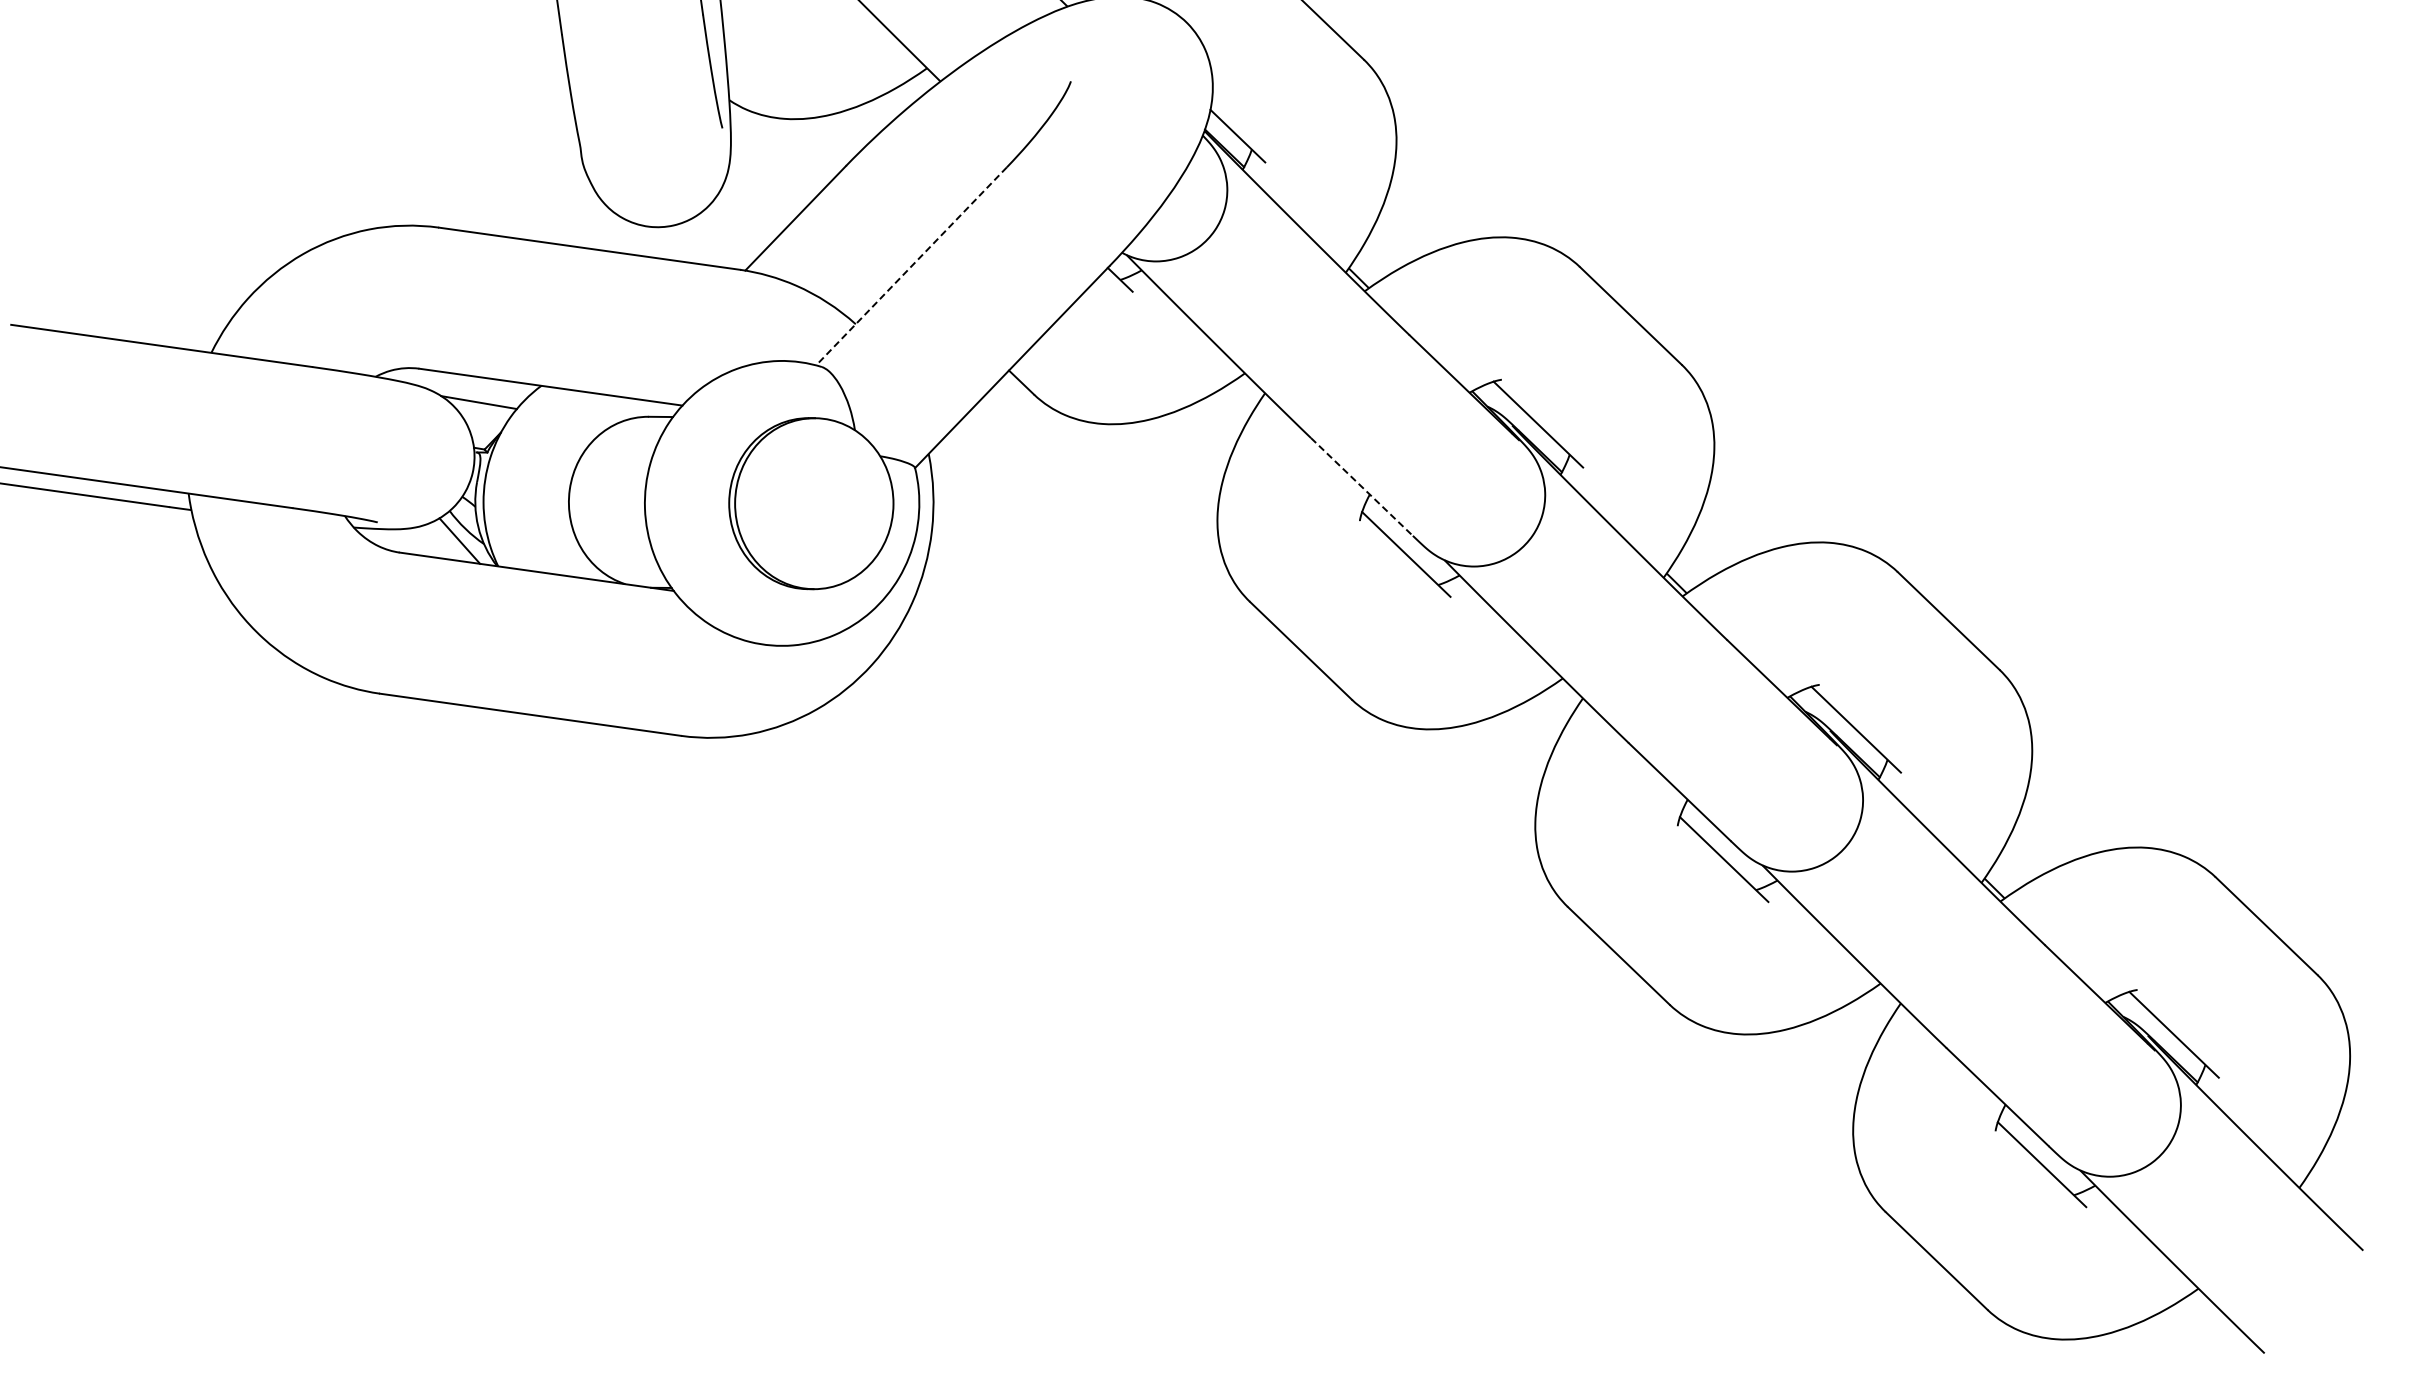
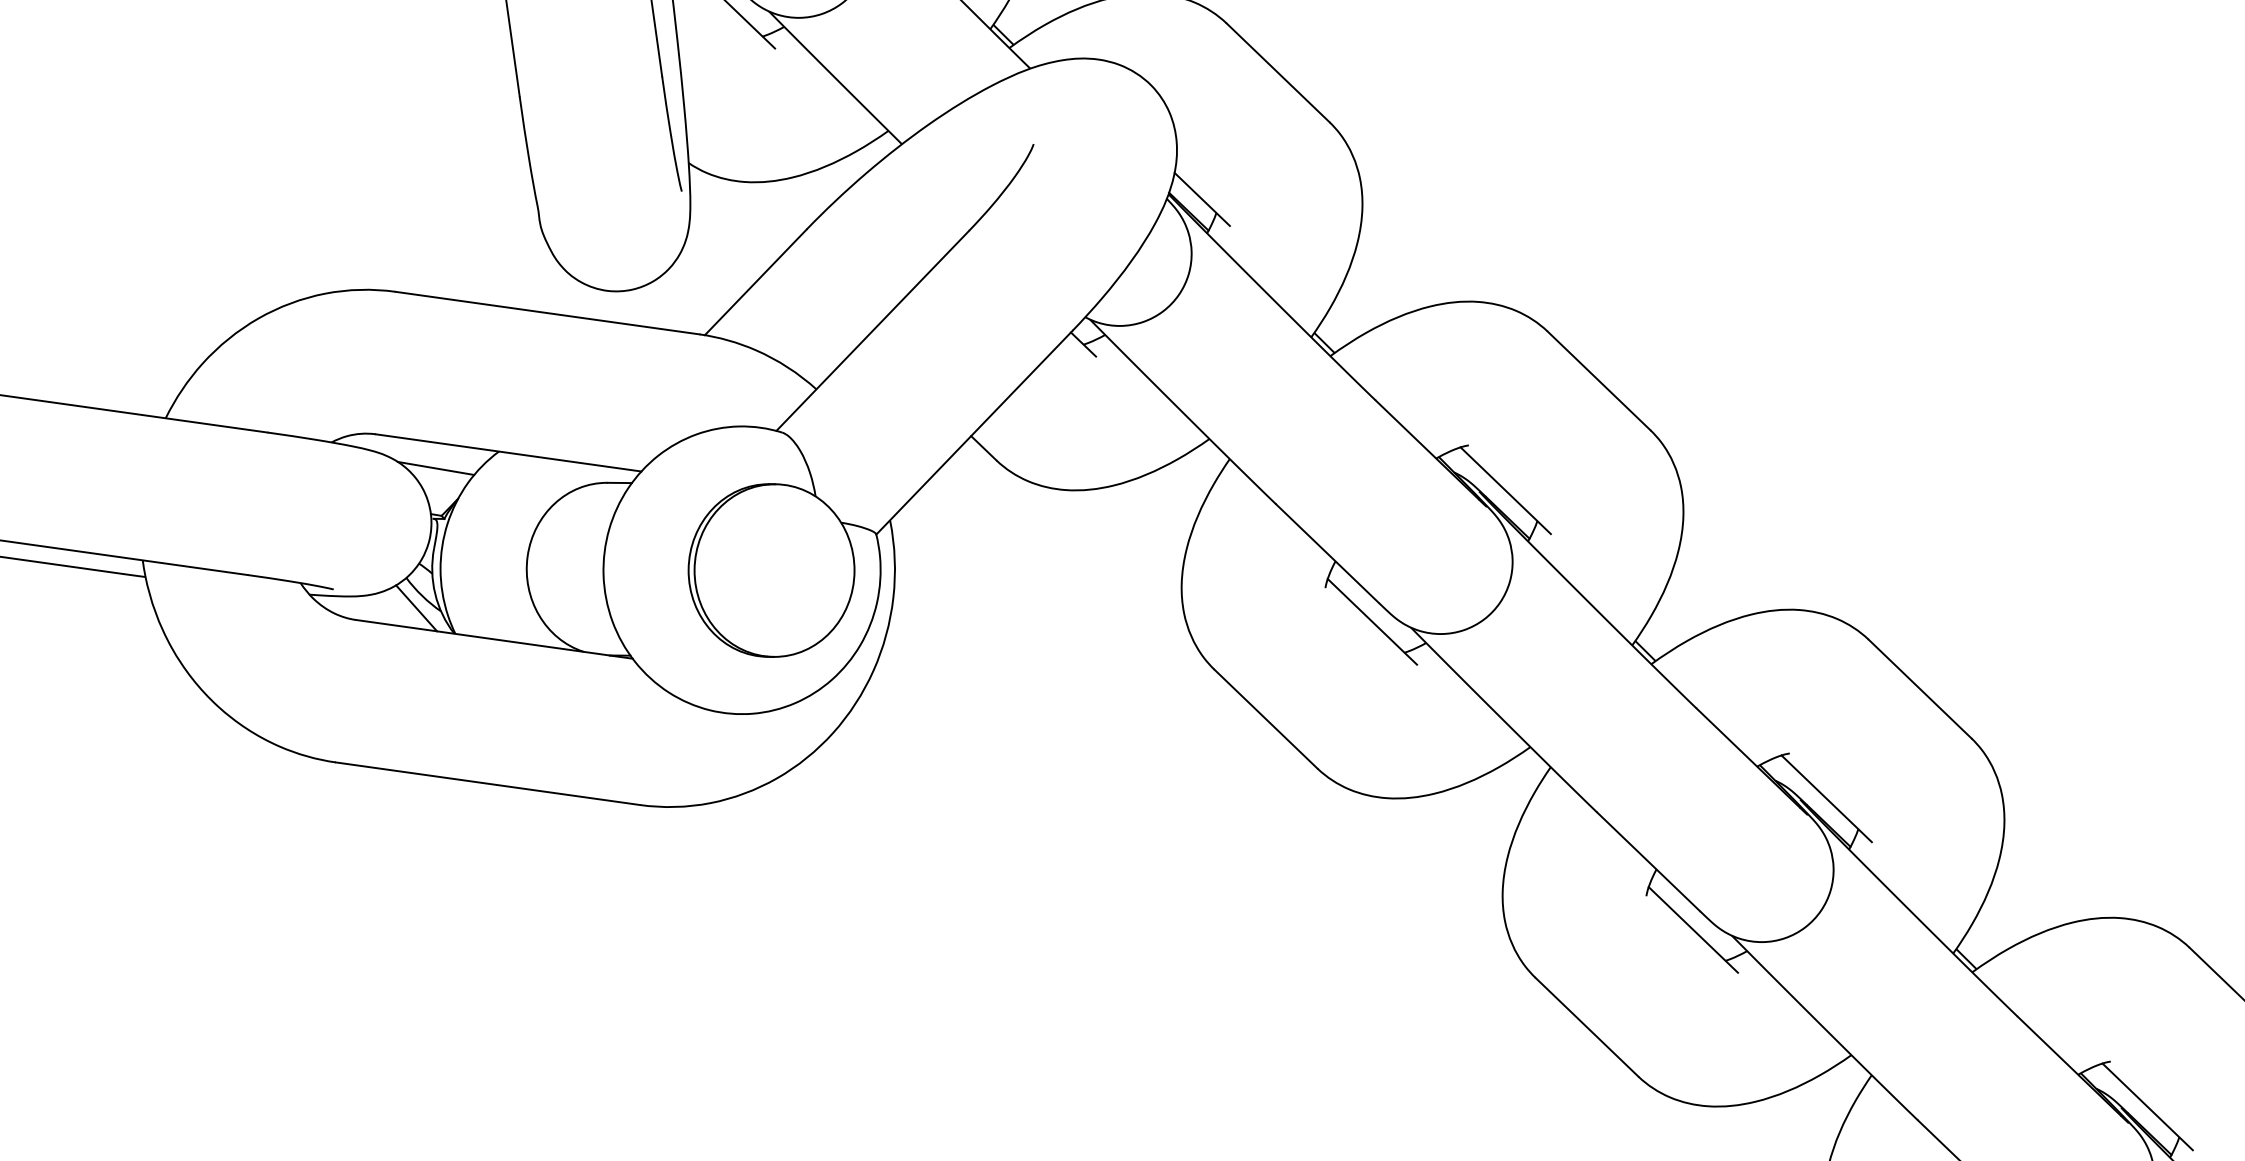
line: (911, 266) -> (872, 331), dashed -> solid
line: (1361, 487) -> (1327, 554), dashed -> solid

